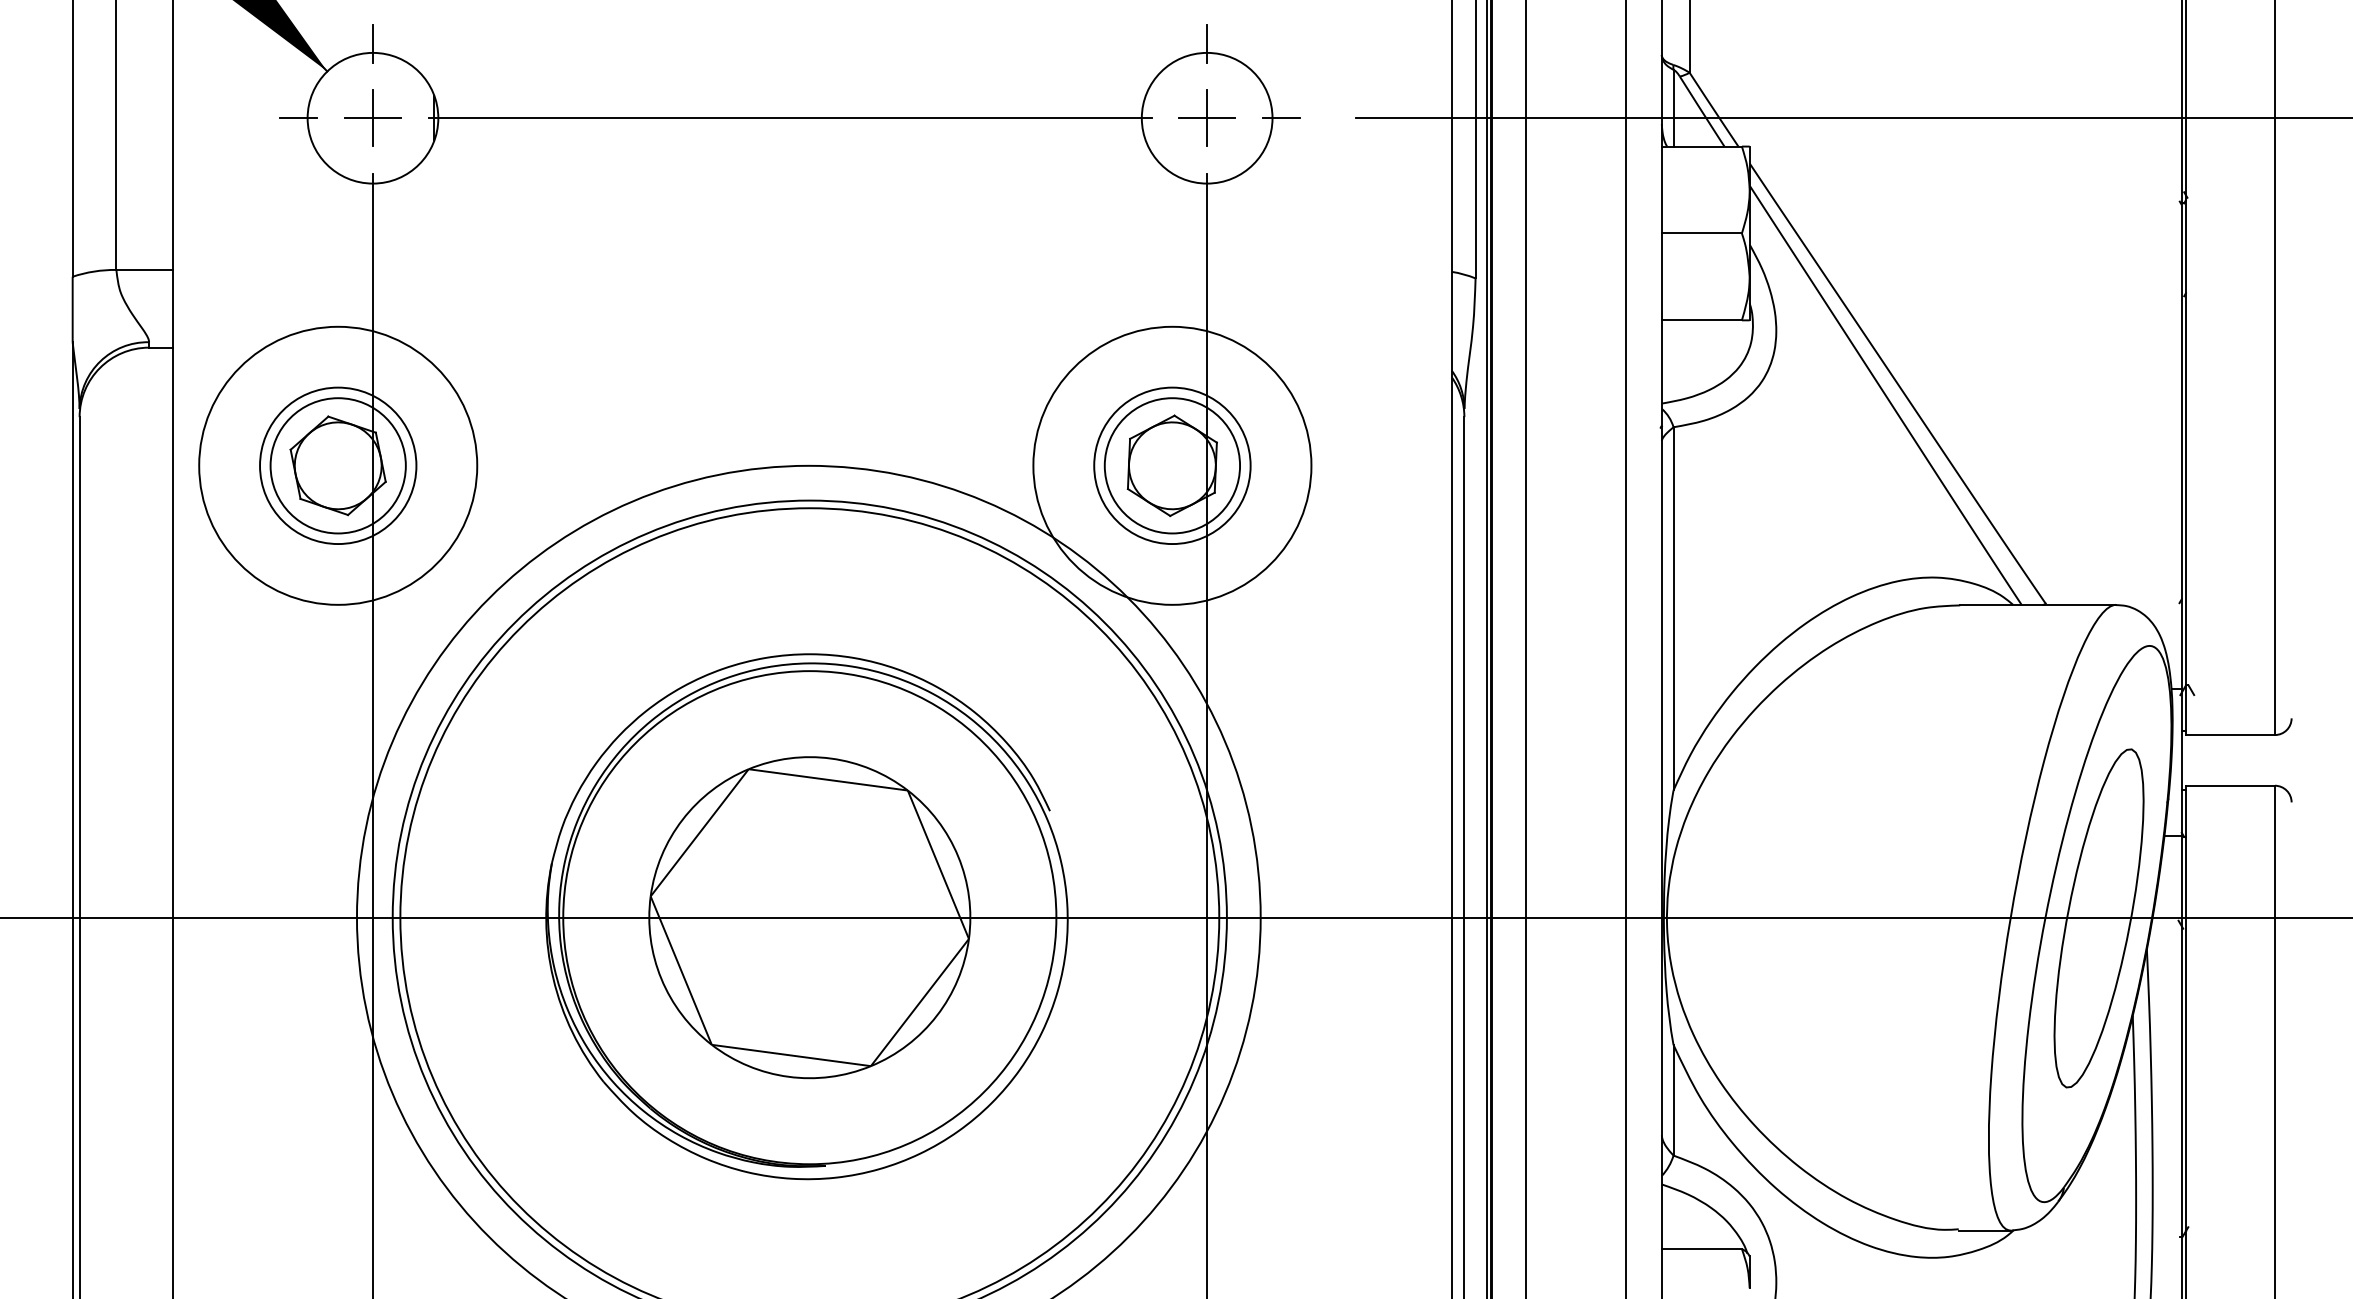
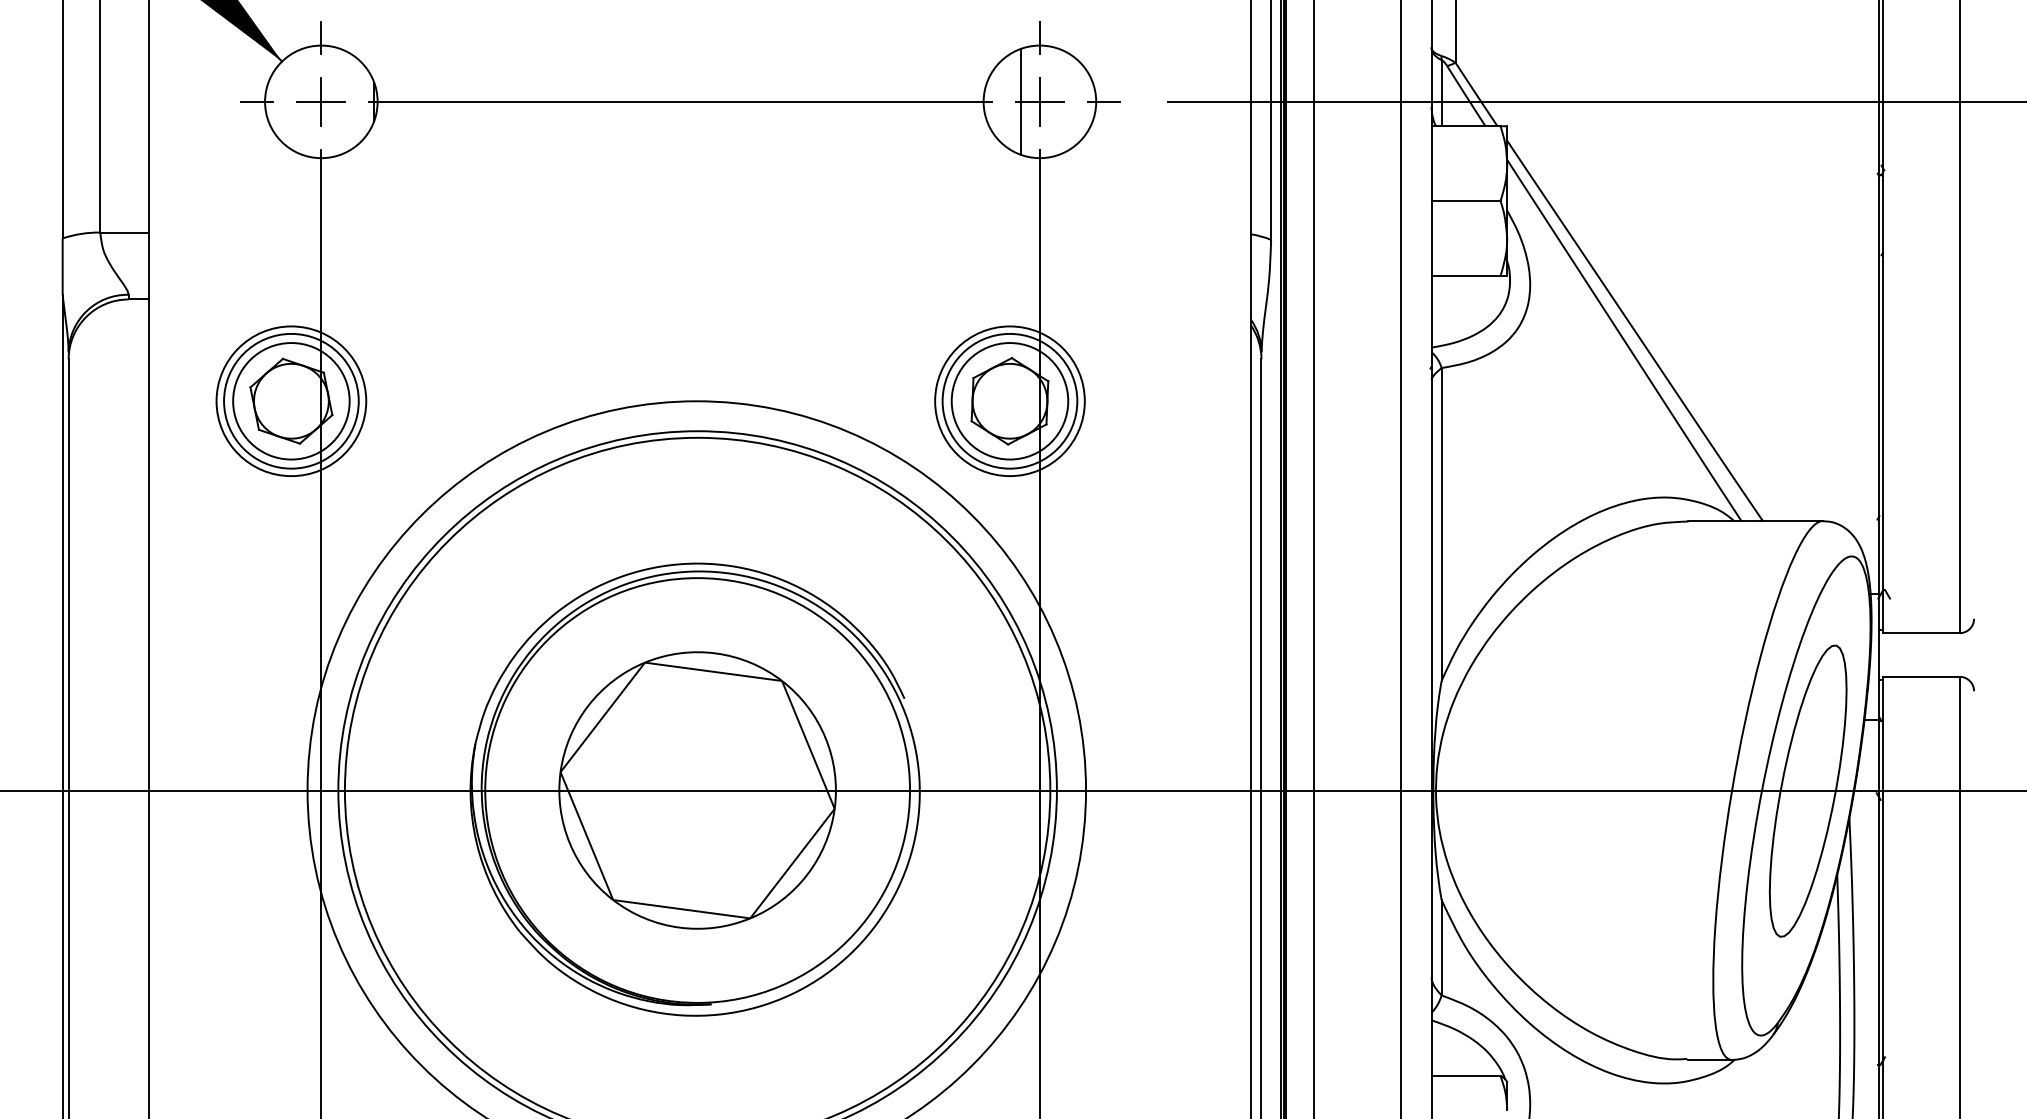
line: (1185, 117) -> (1021, 101), added
circle: (338, 465) -> (291, 401), size x0.62
circle: (1172, 465) -> (1010, 401), size x0.62

